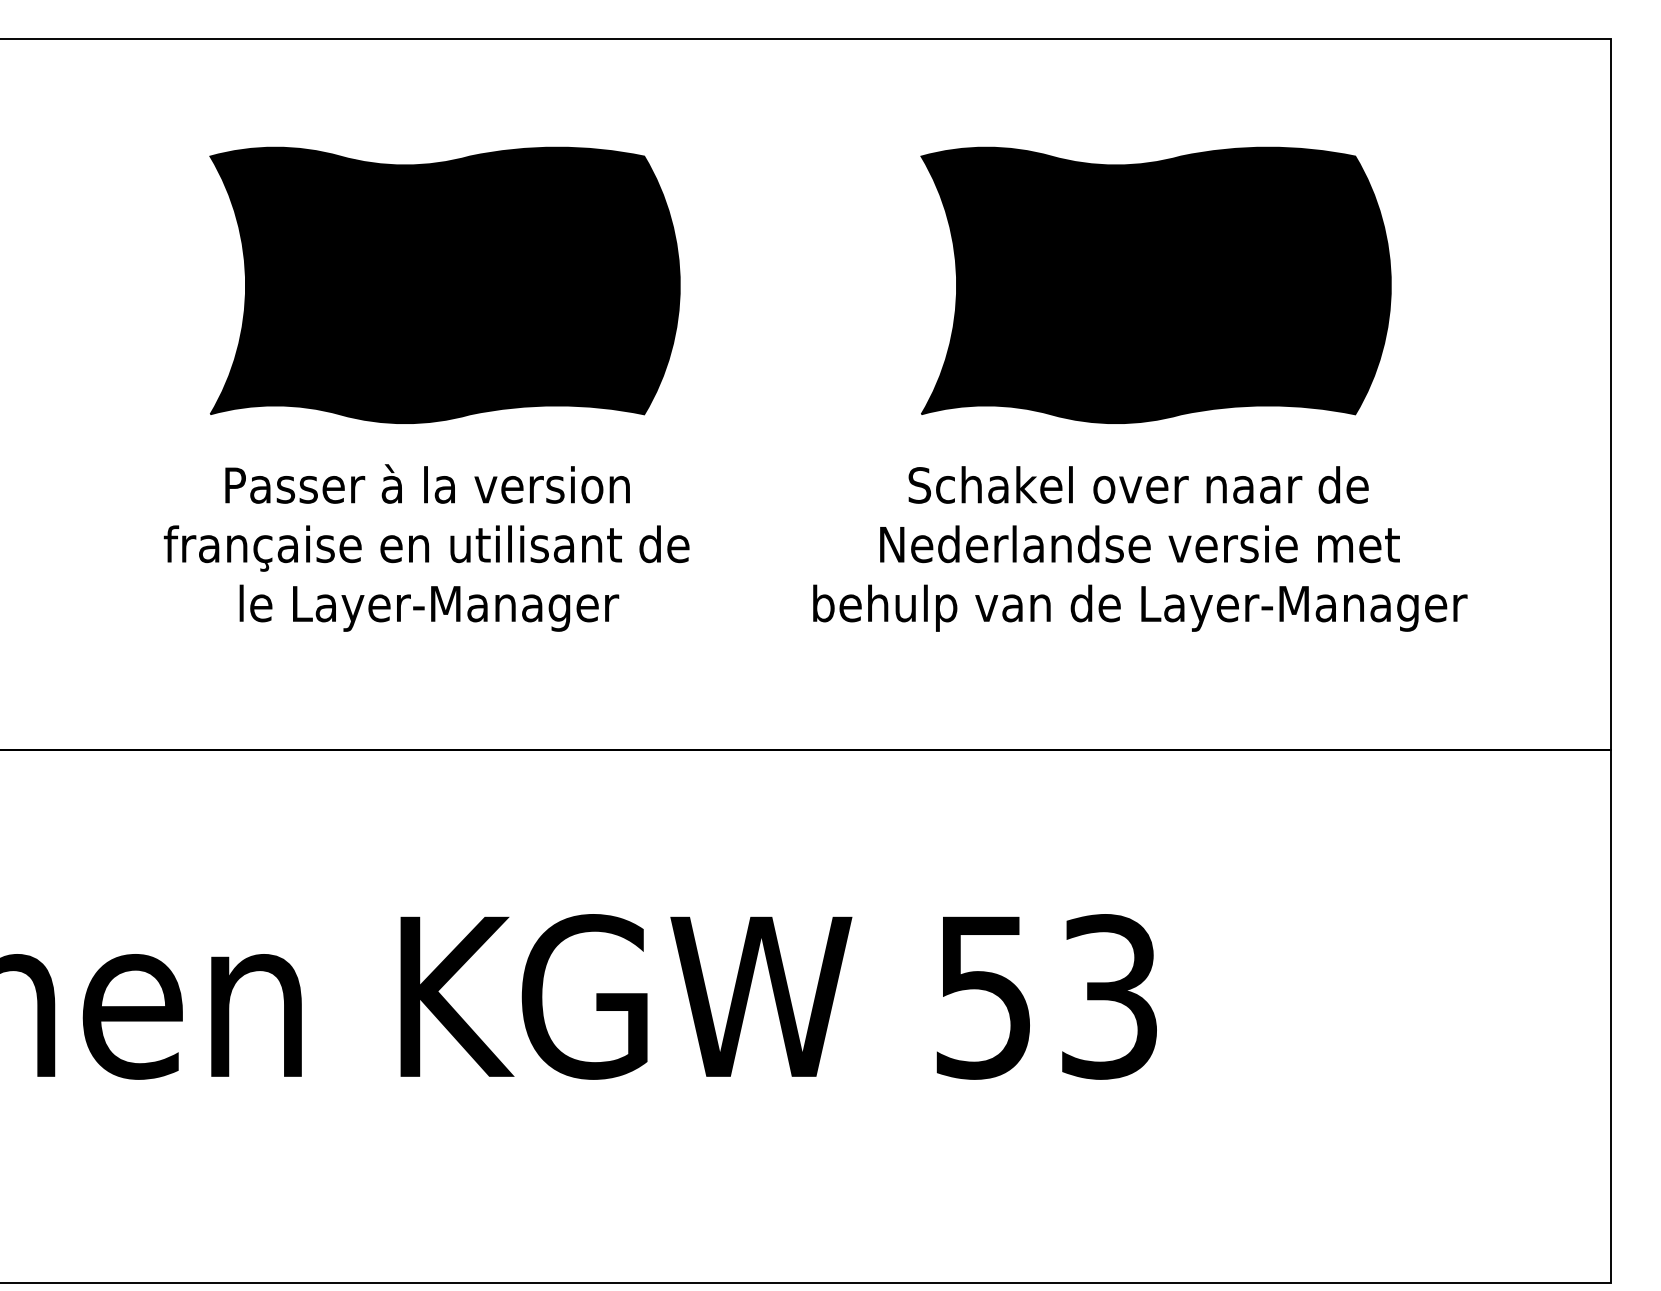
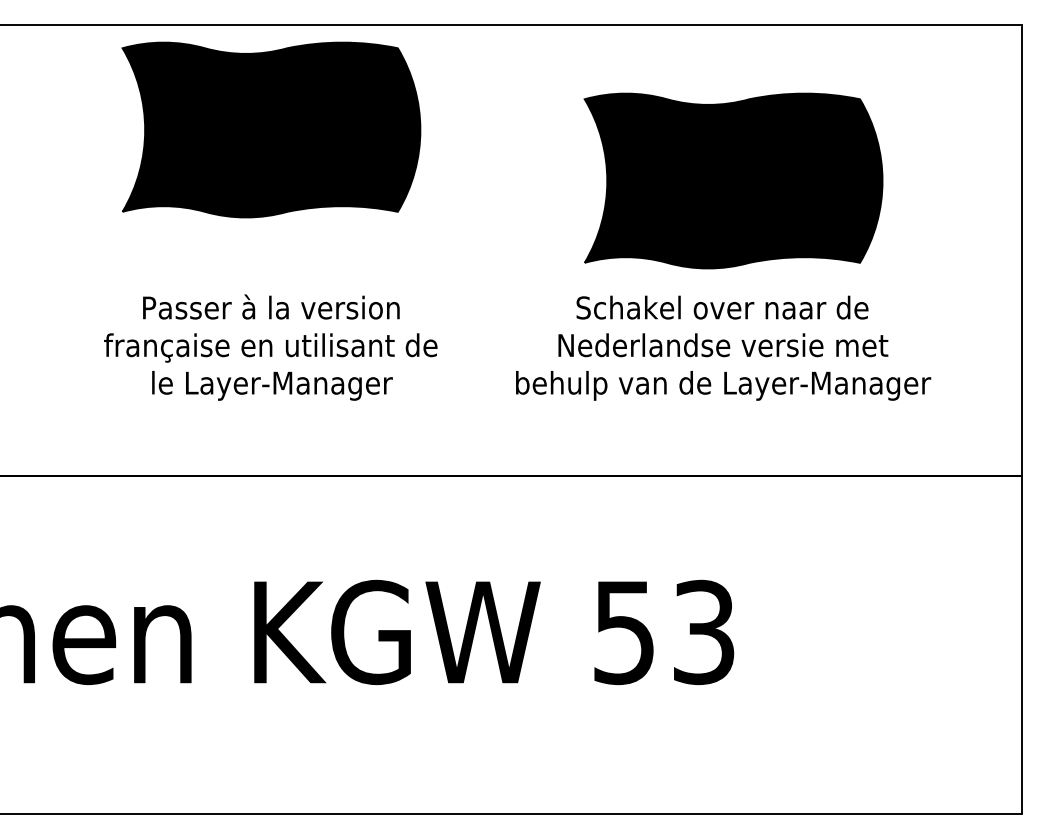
part: (445, 284) -> (271, 129), moved

